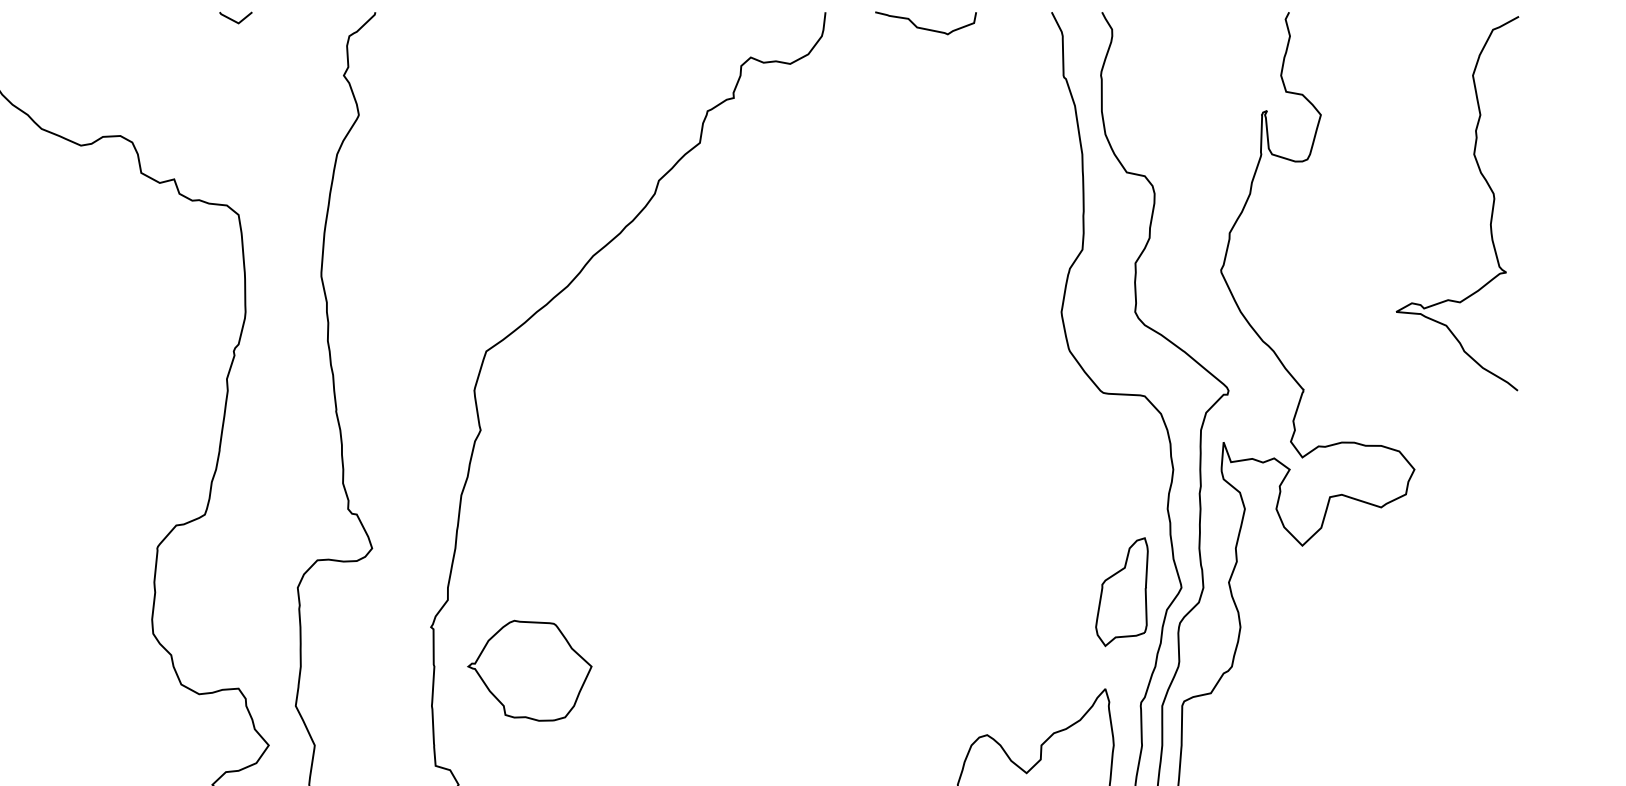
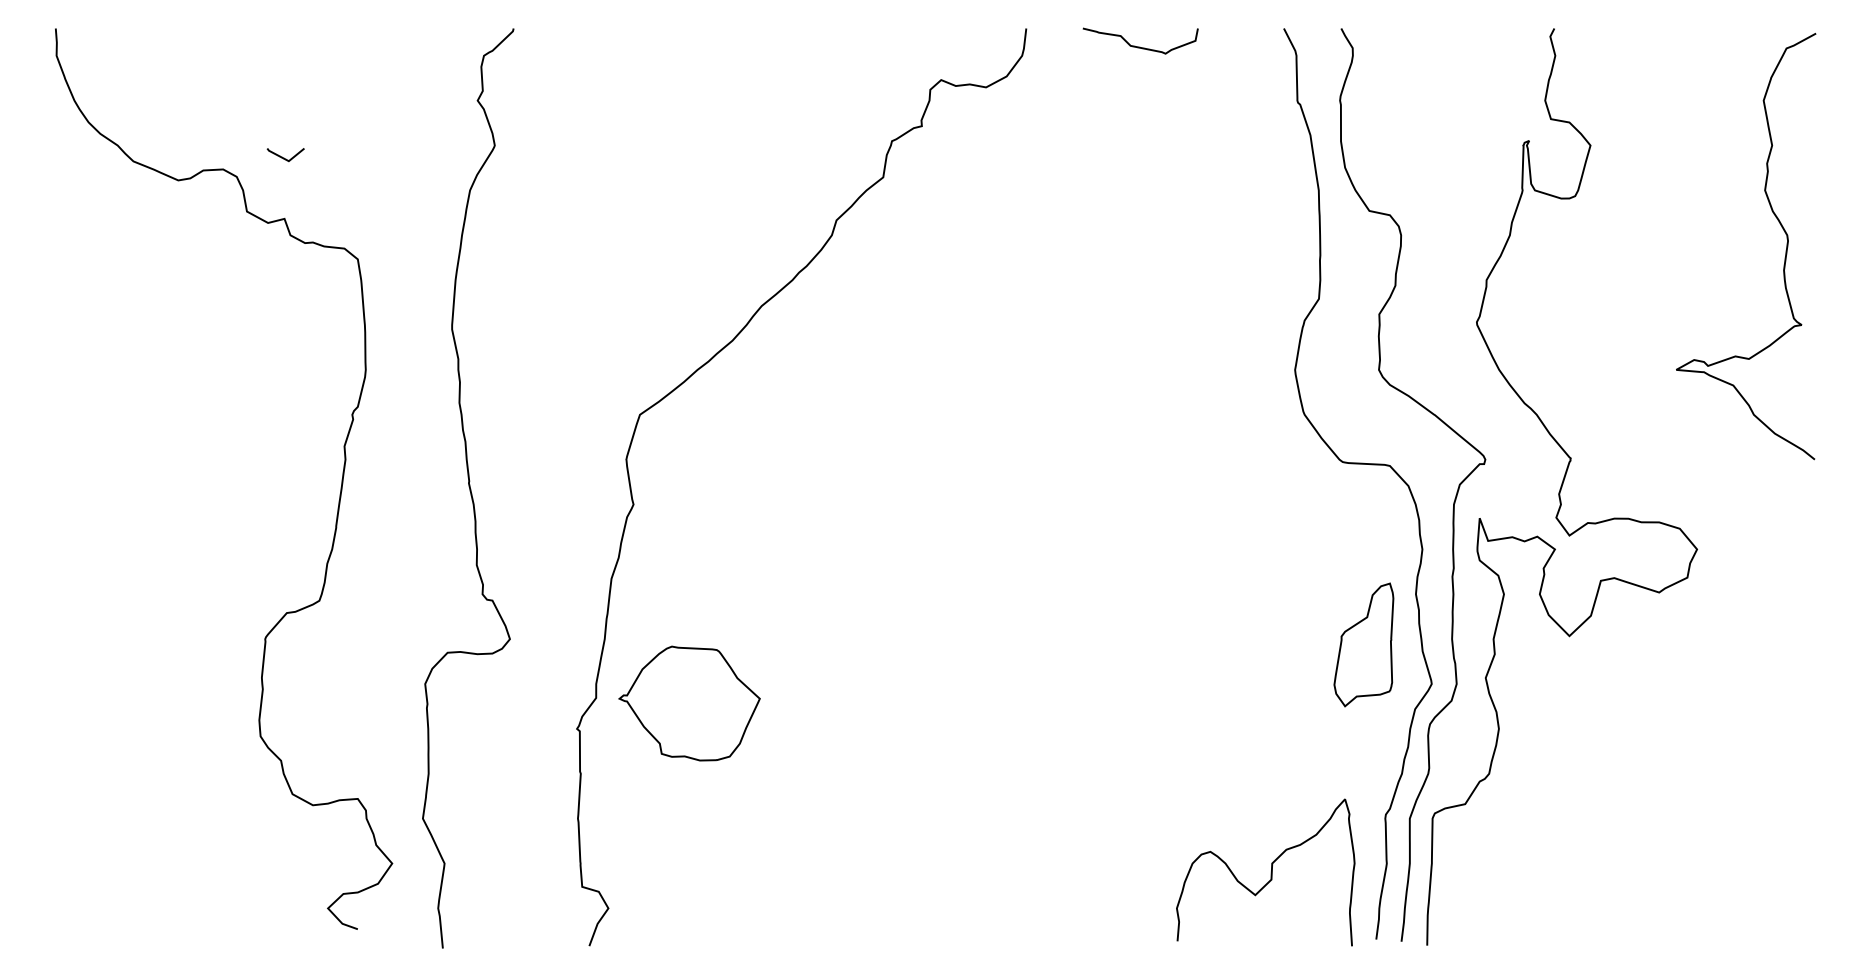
line: (234, 20) -> (284, 157), moved
part: (1121, 591) -> (1363, 644), moved
part: (529, 670) -> (689, 703), moved

